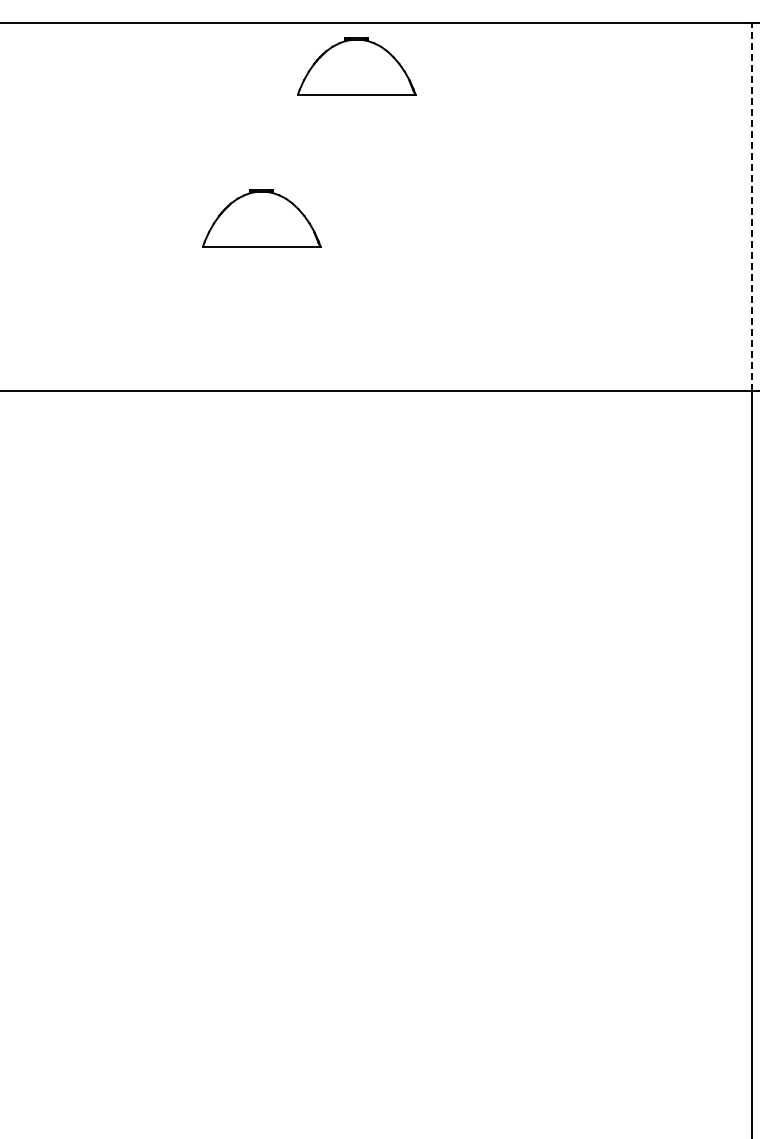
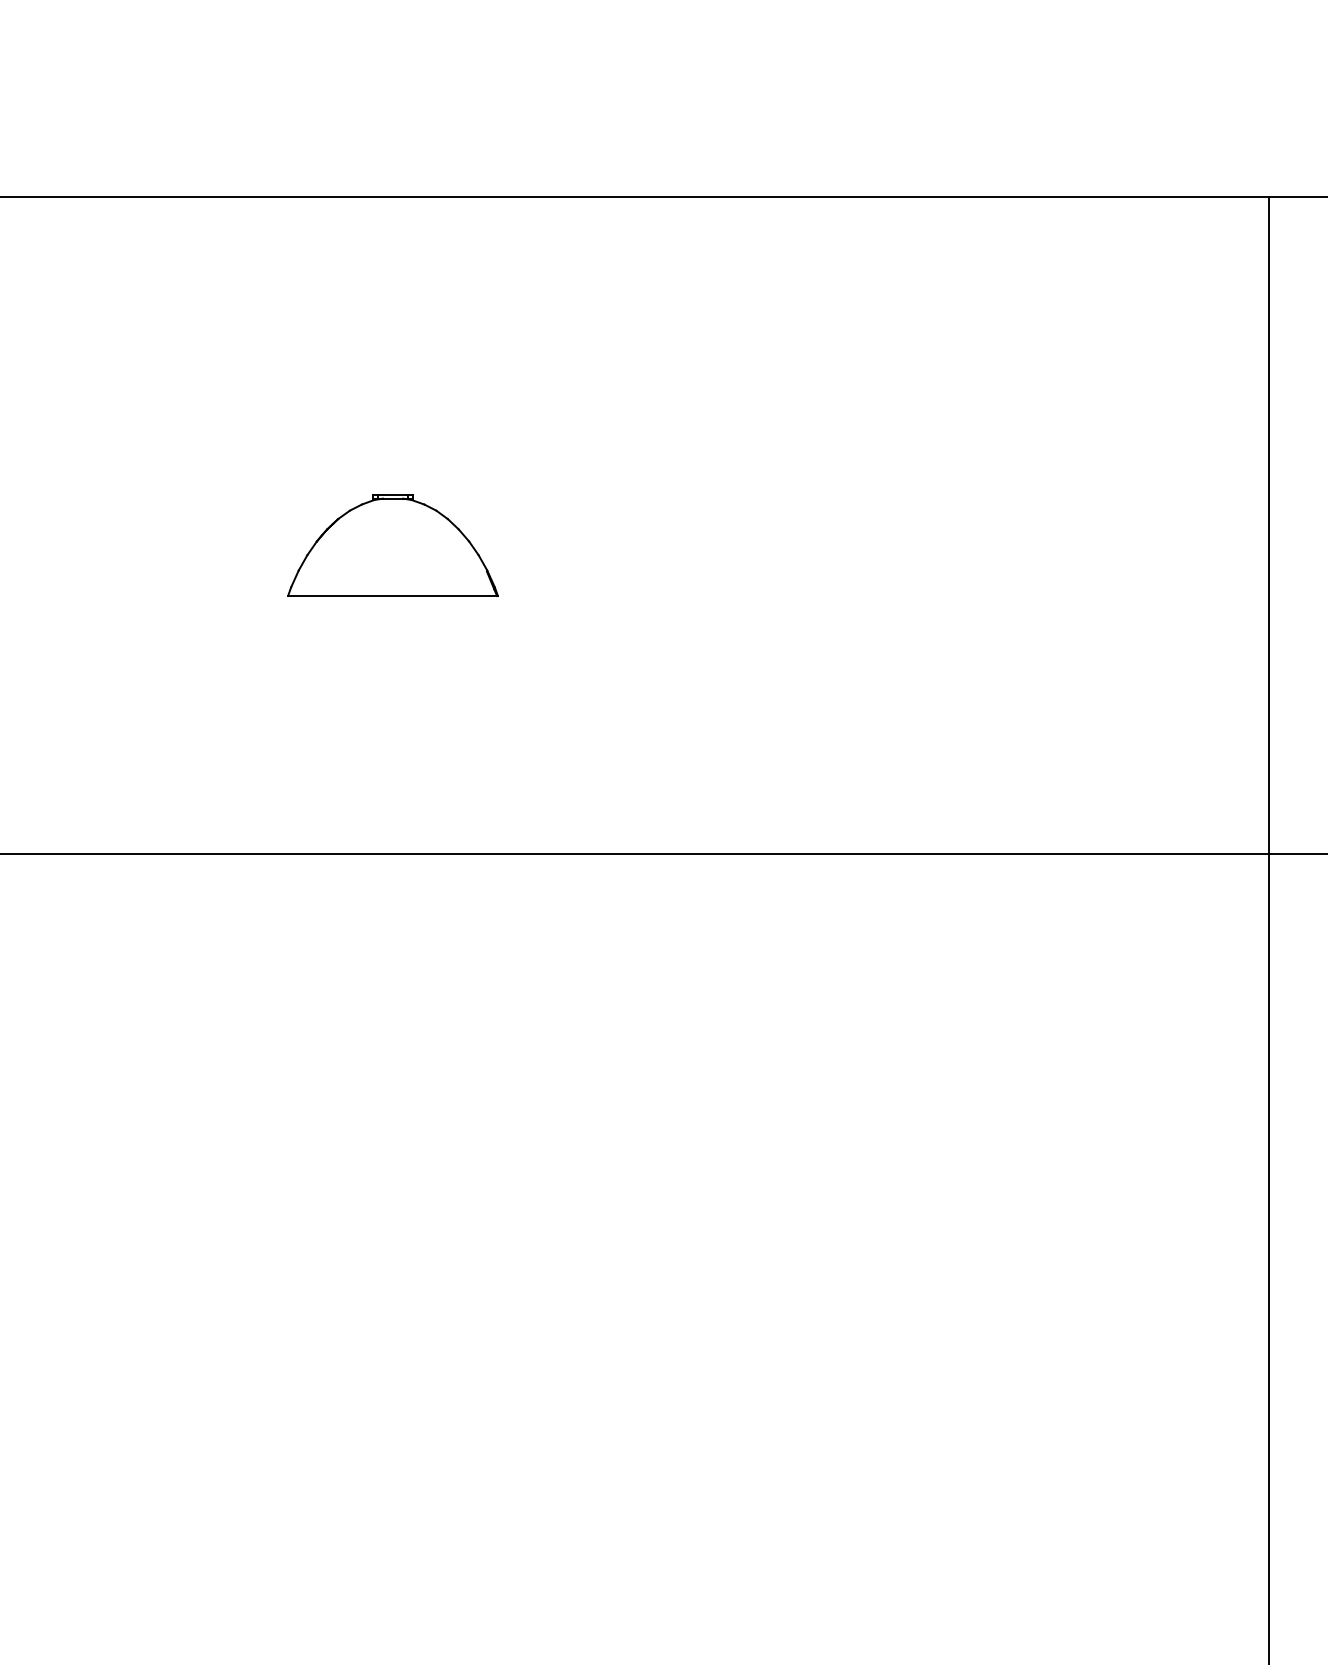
part: (356, 66) -> (562, 274), removed
line: (752, 206) -> (1269, 524), dashed -> solid

